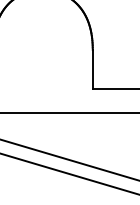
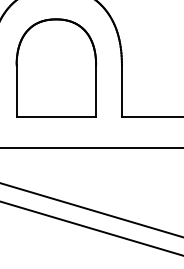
part: (42, 51) -> (55, 67), added

